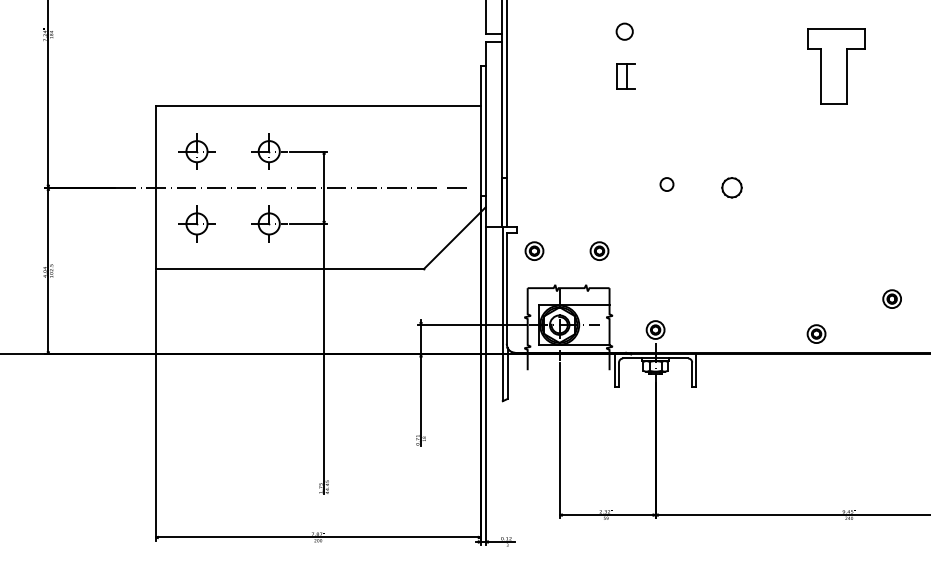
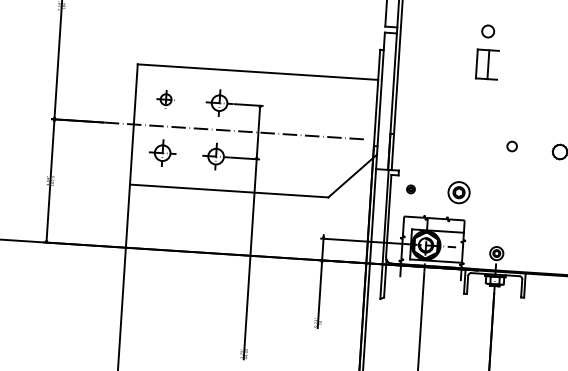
part: (625, 76) -> (486, 64), size x1.6
part: (196, 151) -> (165, 99), size x0.7
part: (534, 250) -> (411, 188), size x0.6
part: (599, 250) -> (459, 192), size x1.6

